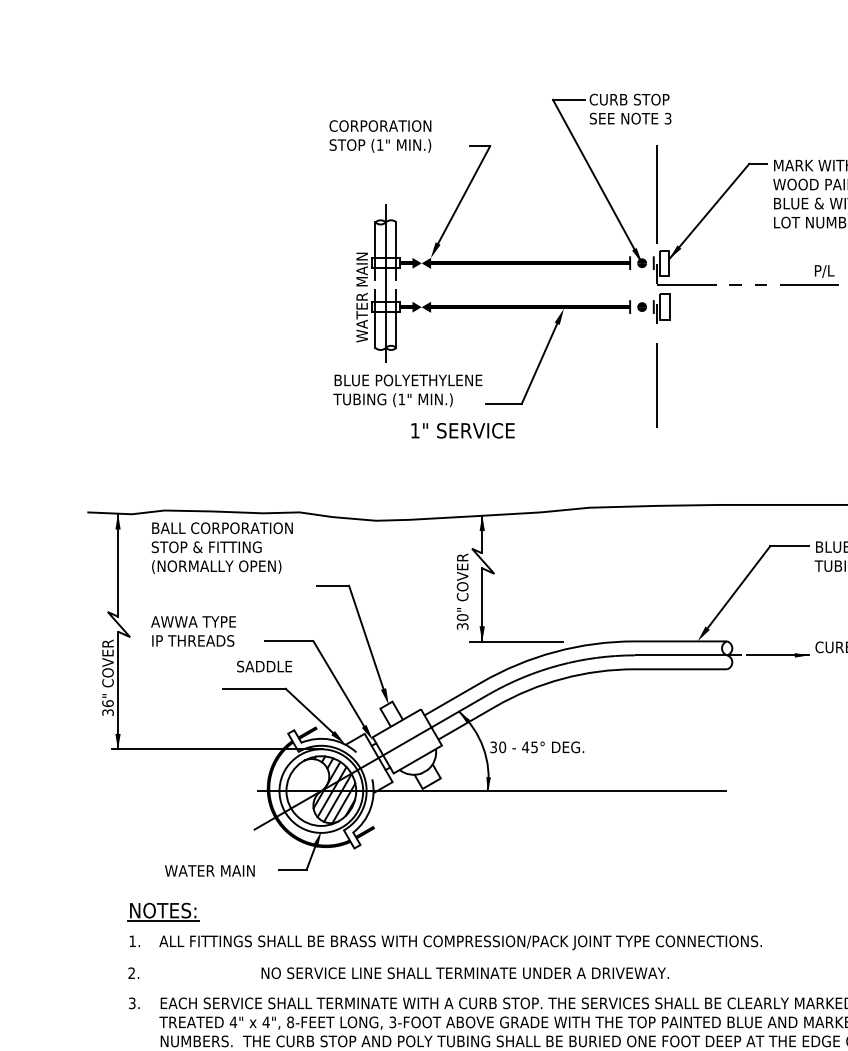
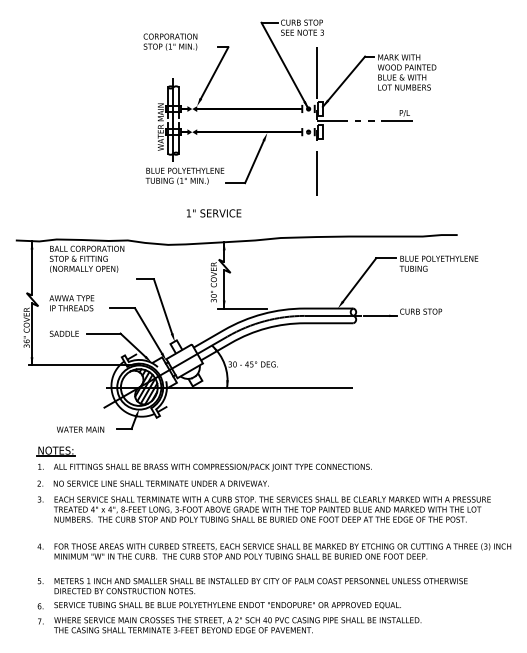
text: (461, 430) -> (213, 213), moved
text: (262, 665) -> (63, 333), moved
text: (463, 972) -> (160, 483), moved

